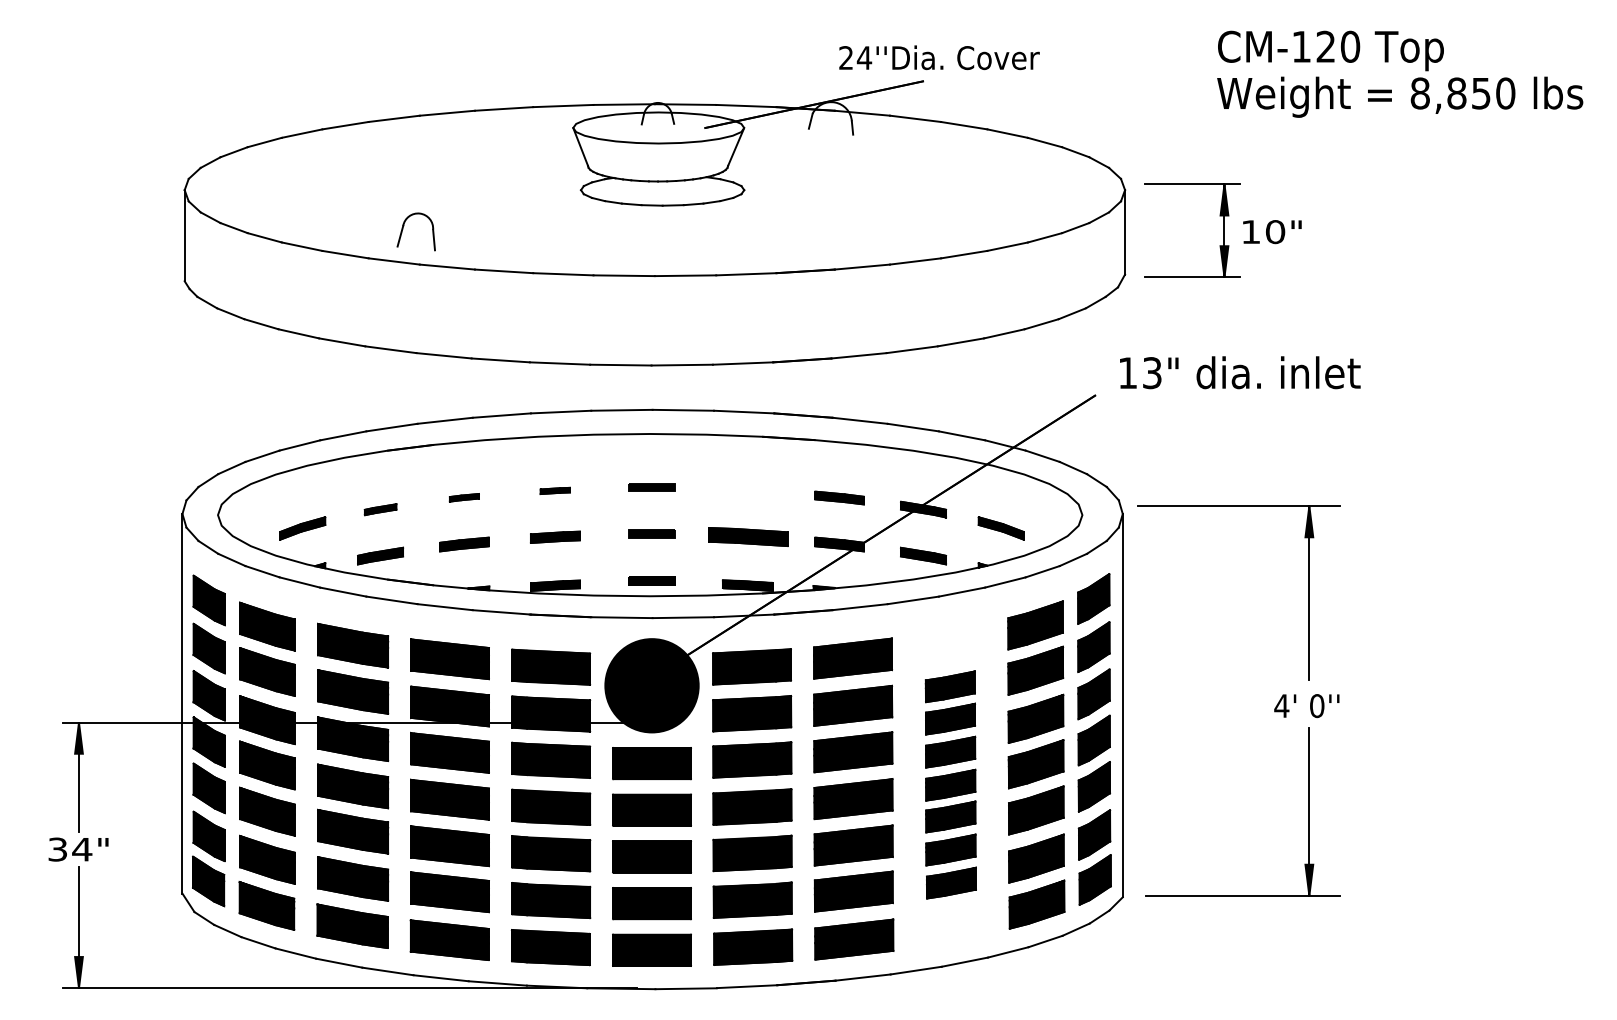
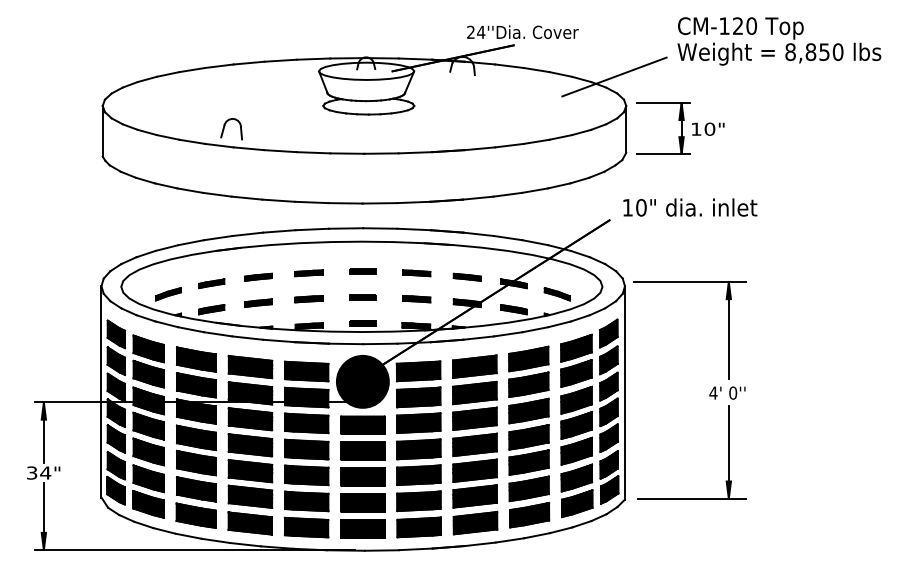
line: (1103, 137) -> (614, 76), added
text: (1152, 372) -> (641, 207), 13" -> 10"
part: (554, 491) -> (308, 273), size x1.67
part: (748, 491) -> (416, 273), added
part: (464, 496) -> (258, 276), size x1.67
part: (380, 509) -> (211, 283), size x1.43
part: (748, 537) -> (416, 299), size x0.62
part: (951, 783) -> (529, 436), size x1.43

